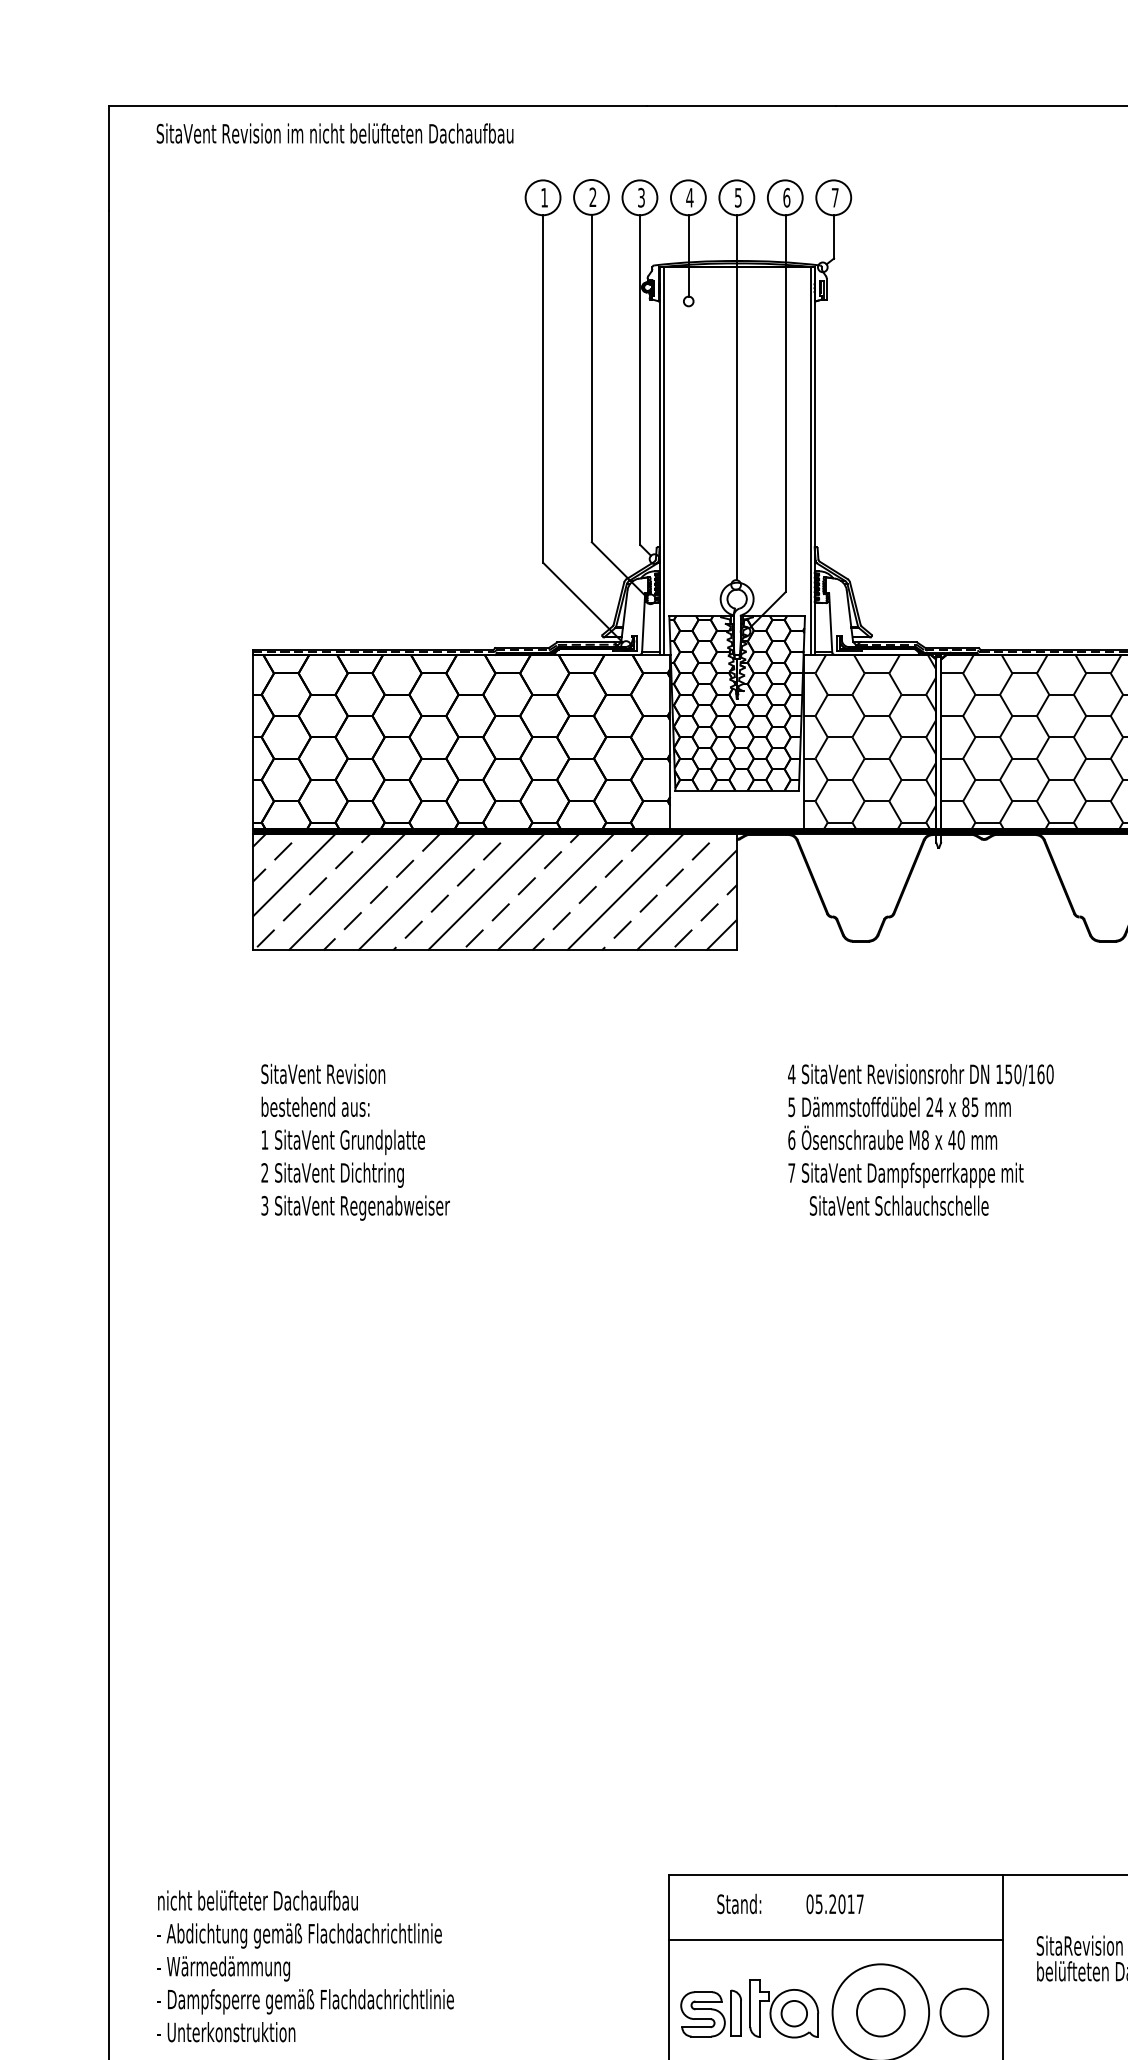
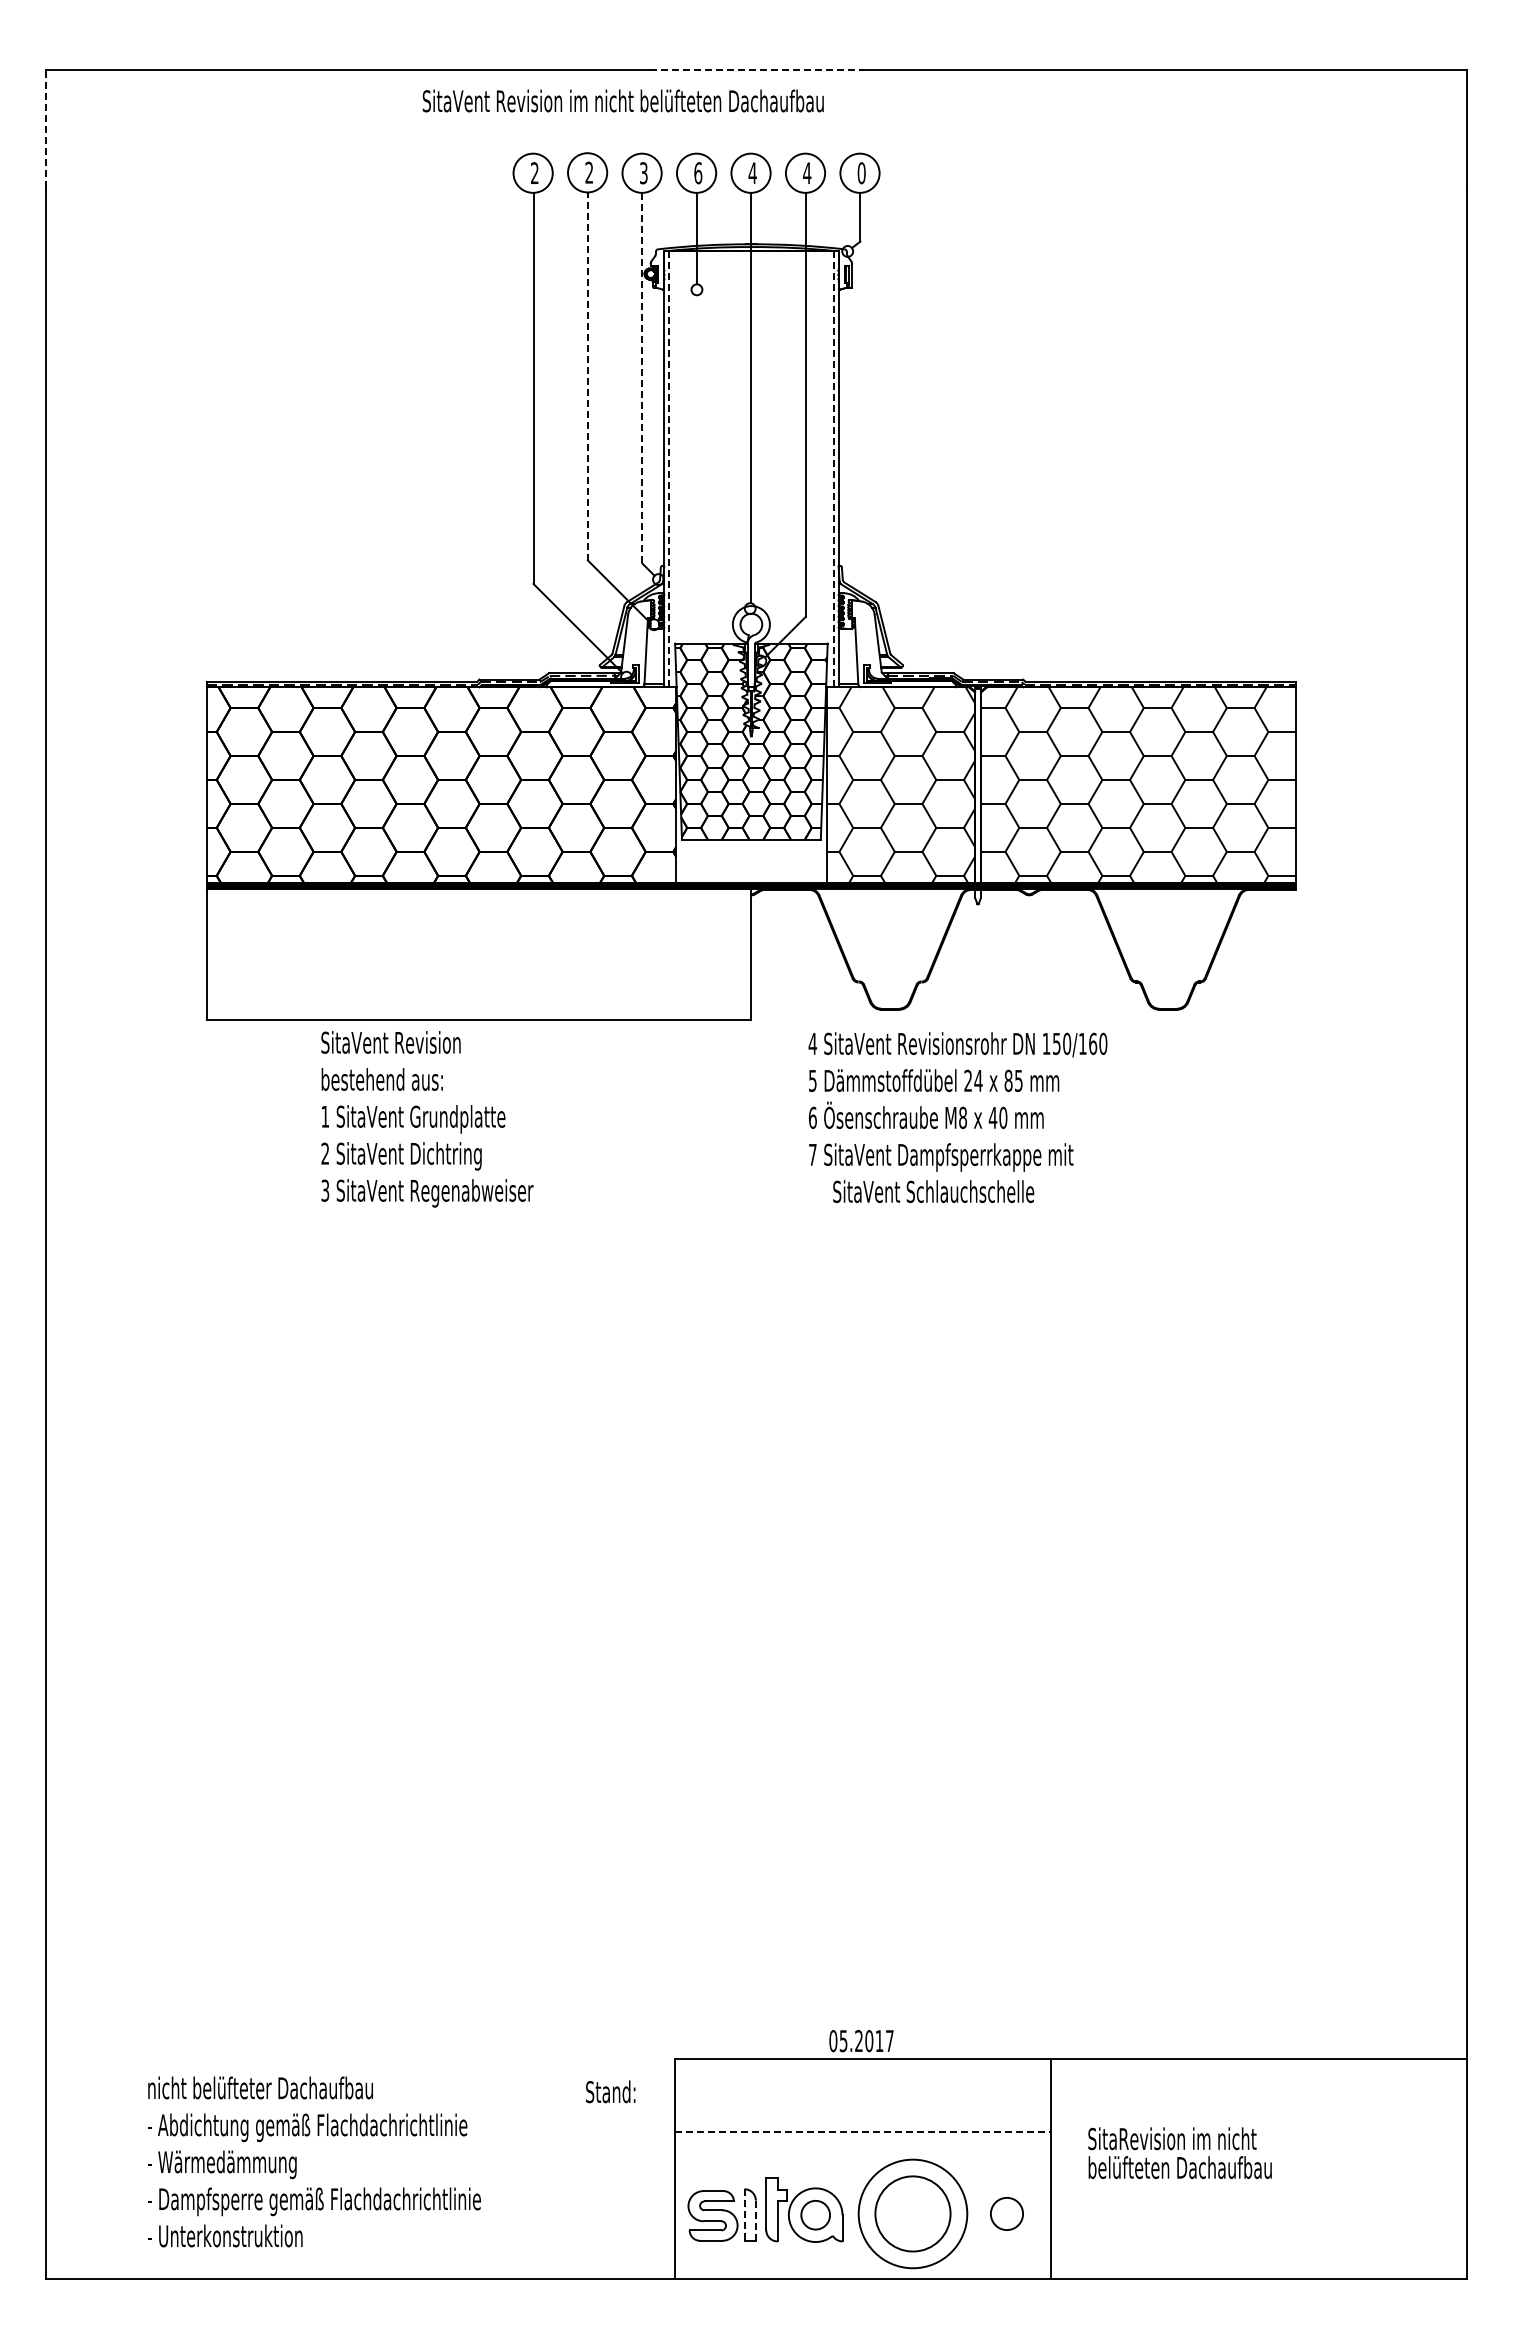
line: (741, 106) -> (756, 70), solid -> dashed
text: (334, 133) -> (622, 100), moved
line: (109, 158) -> (45, 129), solid -> dashed
text: (544, 197) -> (534, 172), 1 -> 2
text: (690, 198) -> (698, 173), 4 -> 6
text: (738, 198) -> (752, 173), 5 -> 4
text: (787, 198) -> (807, 173), 6 -> 4
text: (835, 198) -> (861, 173), 7 -> 0
line: (591, 378) -> (587, 376), solid -> dashed
line: (640, 380) -> (642, 378), solid -> dashed
line: (663, 461) -> (668, 469), solid -> dashed
line: (811, 461) -> (834, 469), solid -> dashed
hatch: (494, 891) -> (478, 953), removed
text: (920, 1139) -> (957, 1117), moved
text: (355, 1142) -> (427, 1119), moved
text: (739, 1903) -> (610, 2091), moved
text: (835, 1904) -> (861, 2041), moved
line: (835, 1940) -> (862, 2132), solid -> dashed
text: (305, 1965) -> (314, 2161), moved
circle: (880, 2012) -> (912, 2213), size x1.4
circle: (964, 2012) -> (1006, 2213), size x0.6
line: (731, 2013) -> (744, 2214), solid -> dashed
line: (740, 2018) -> (755, 2220), solid -> dashed

